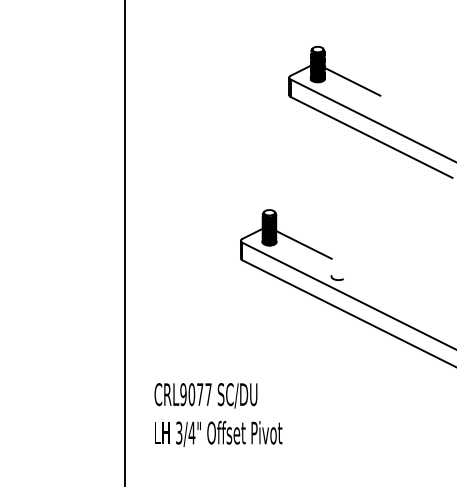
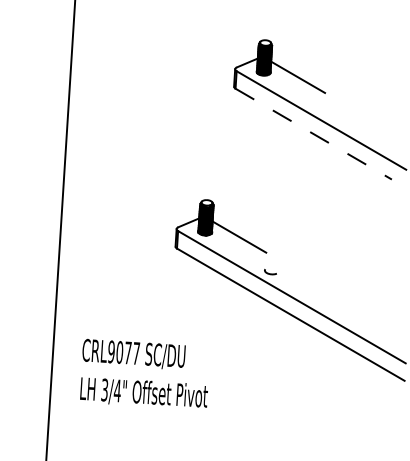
line: (372, 137) -> (314, 134), solid -> dashed
text: (218, 414) -> (145, 374), moved

